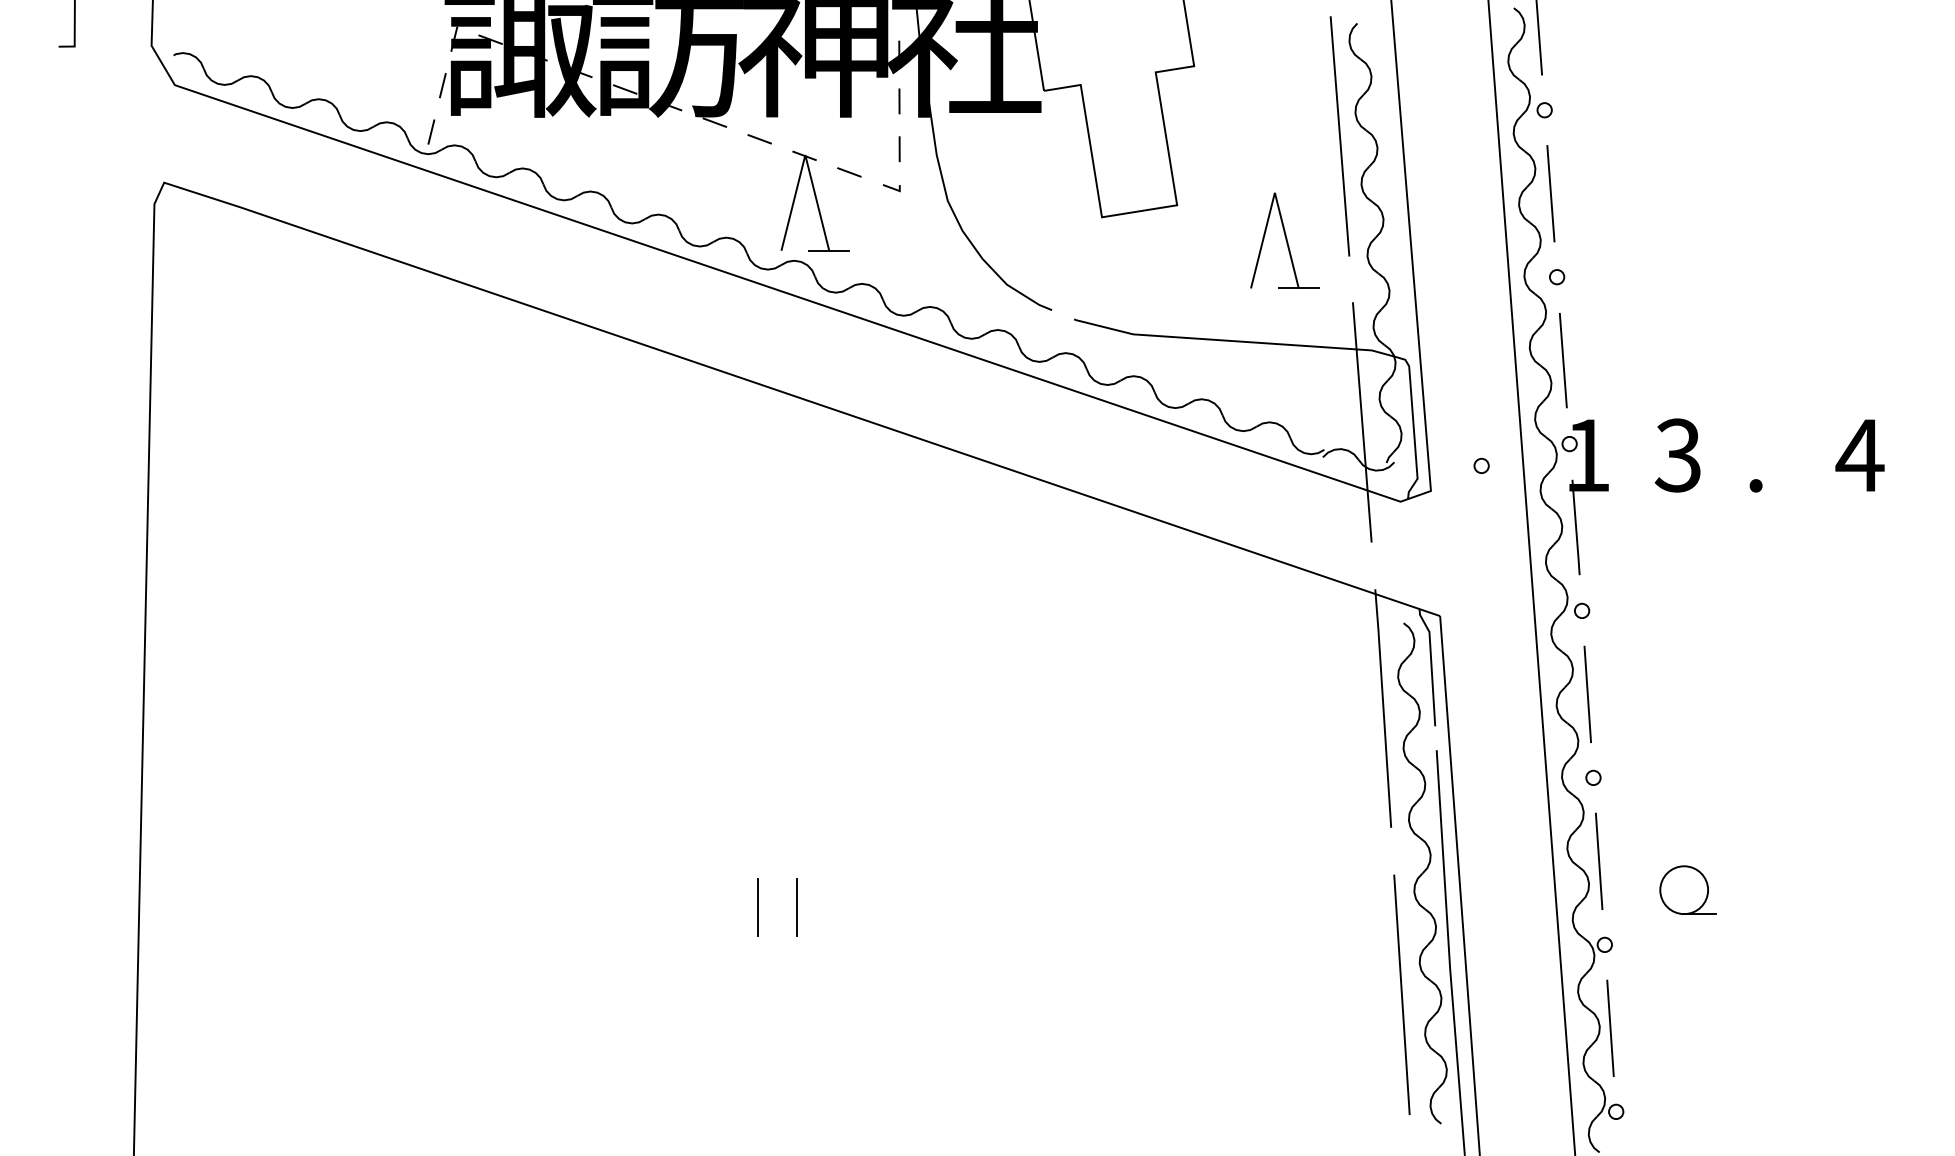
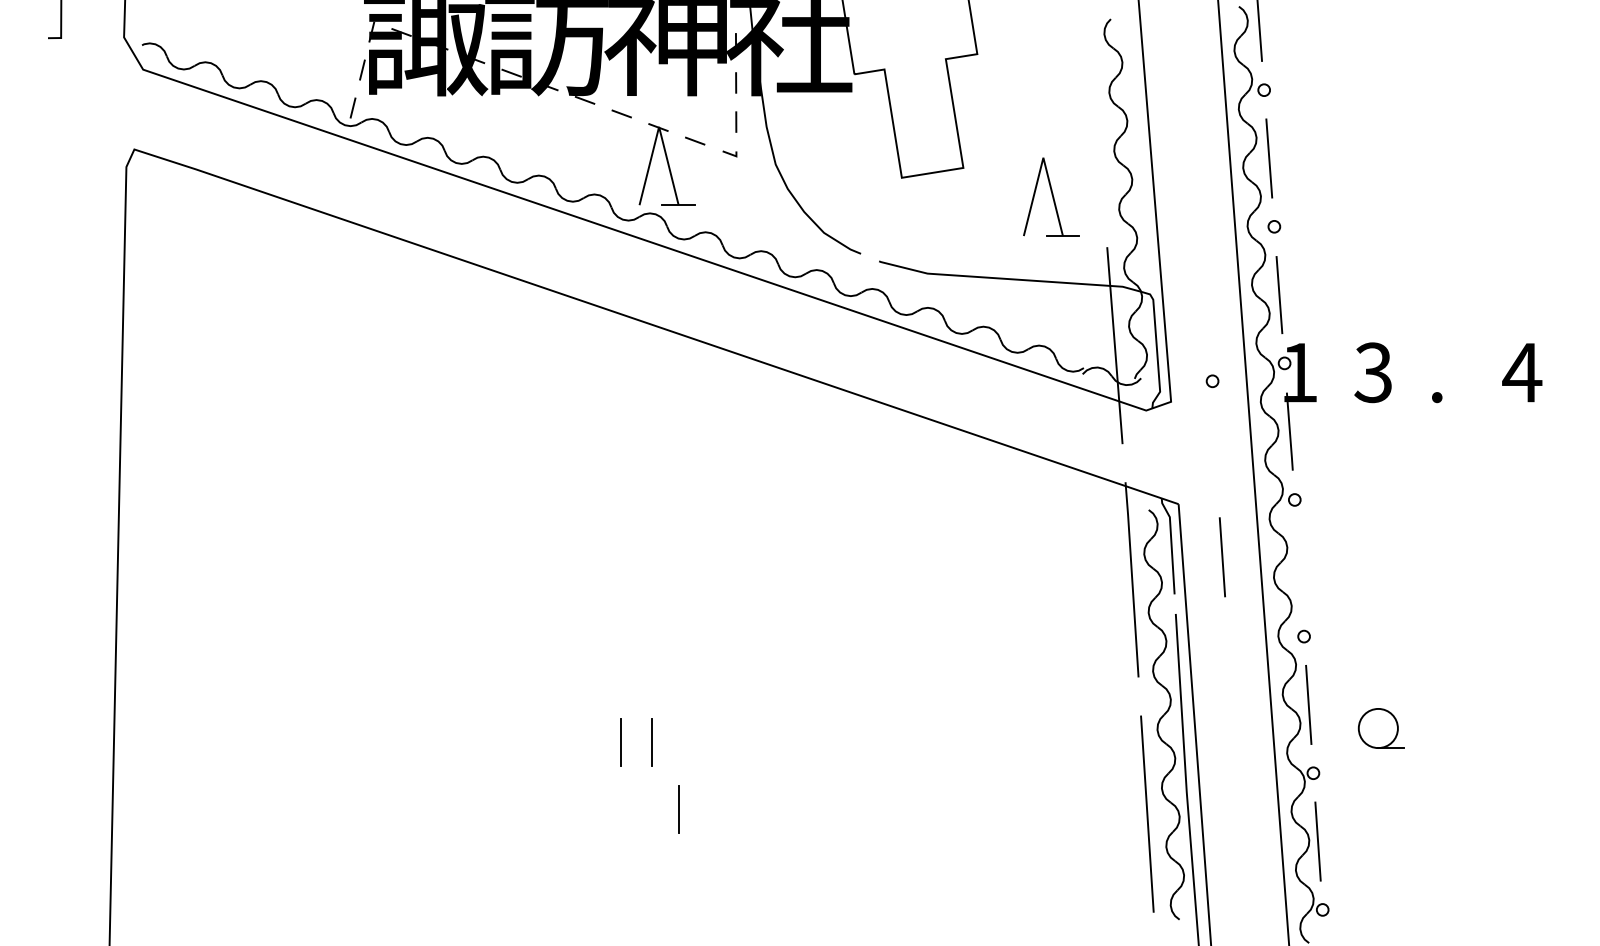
line: (1339, 136) -> (1096, 111), removed
line: (1586, 694) -> (1221, 557), moved
line: (829, 989) -> (678, 809), added

